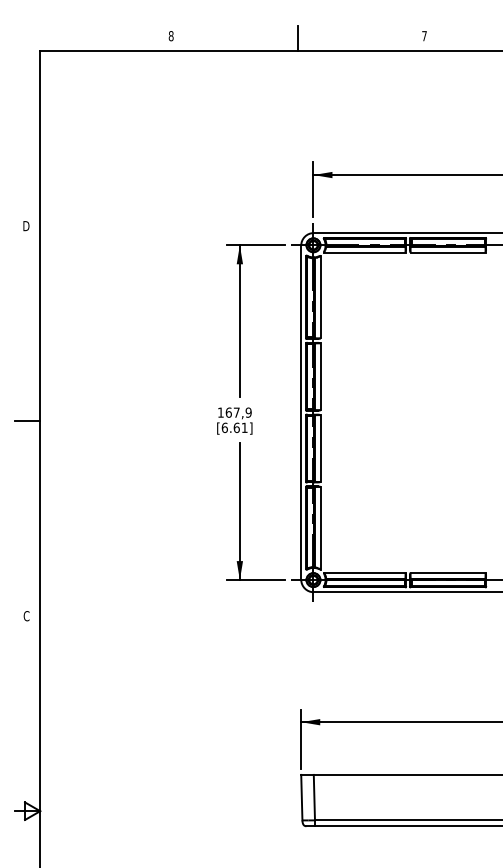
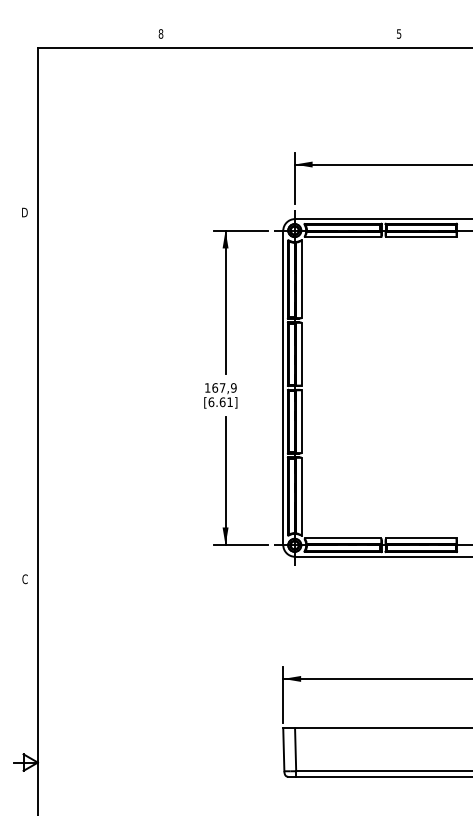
text: (424, 36) -> (399, 34), 7 -> 5
line: (297, 38) -> (279, 36), removed
line: (27, 421) -> (25, 396), removed

